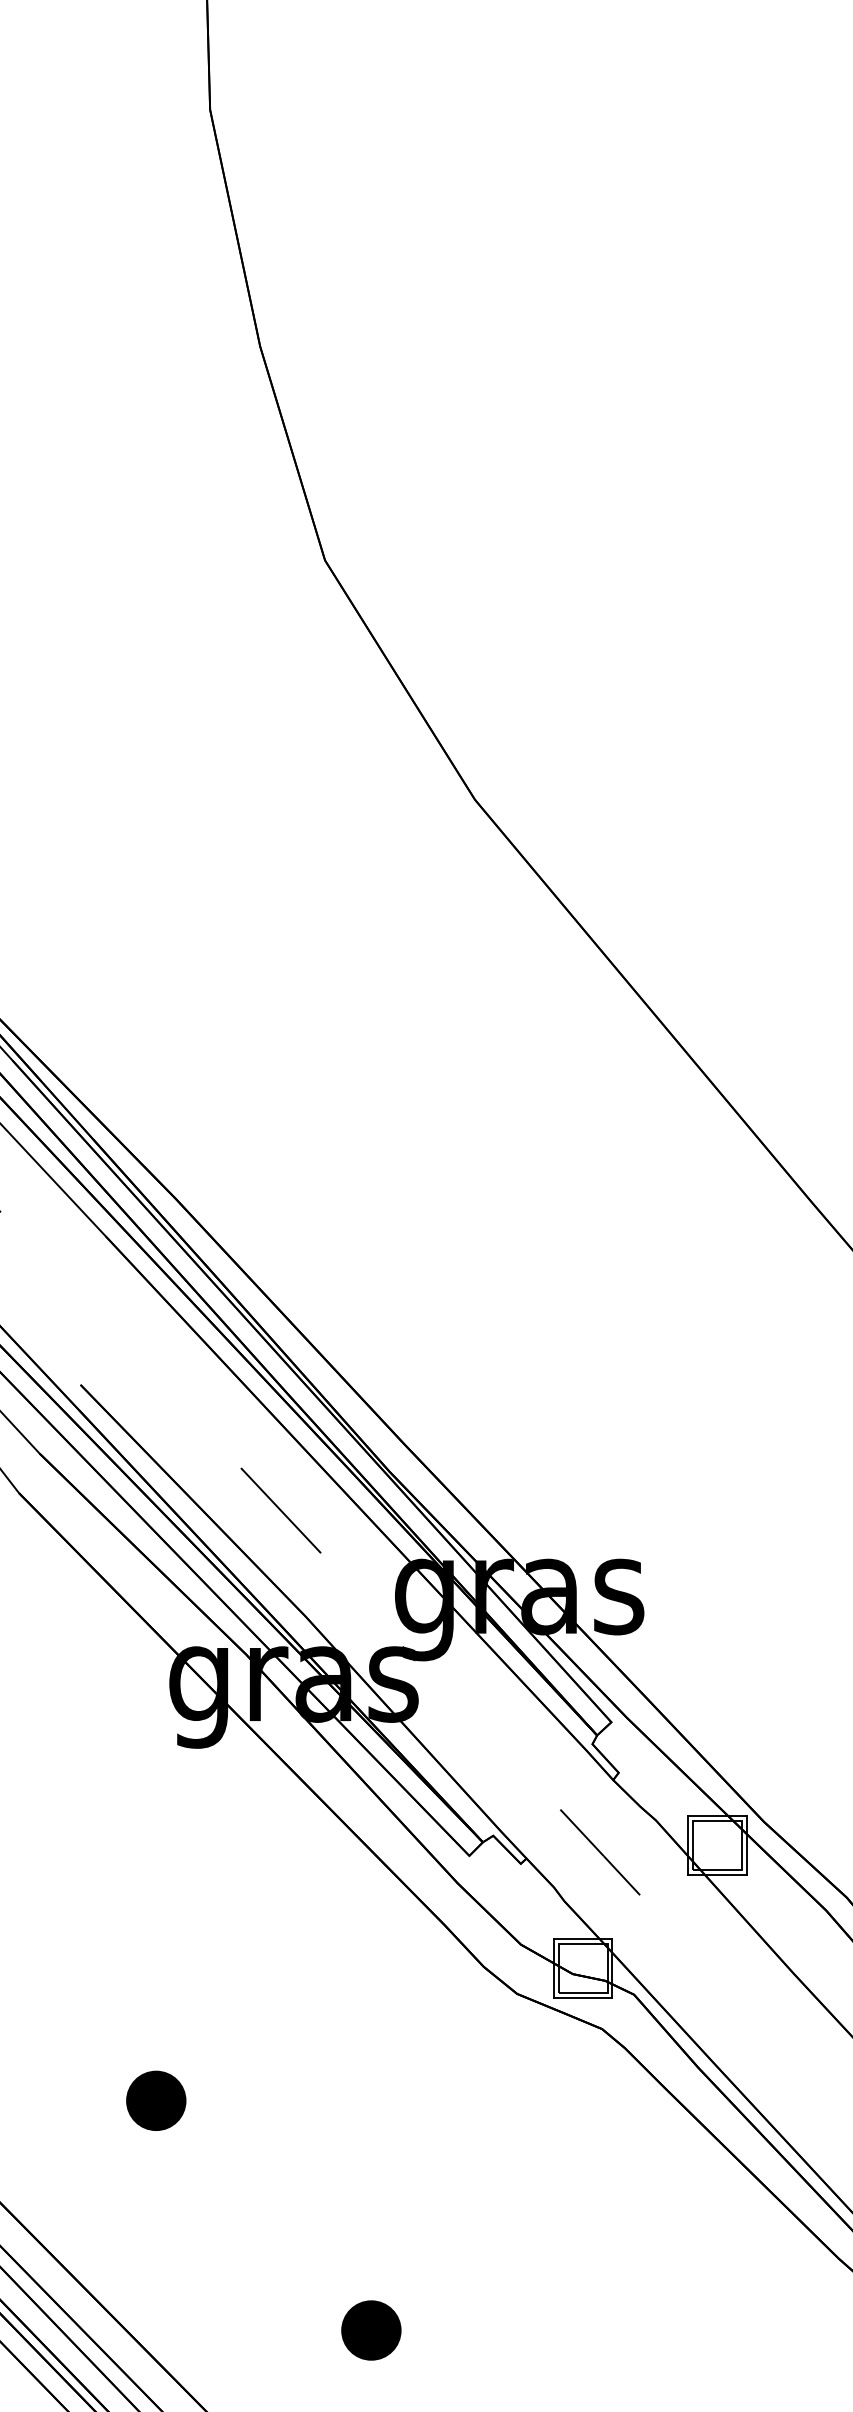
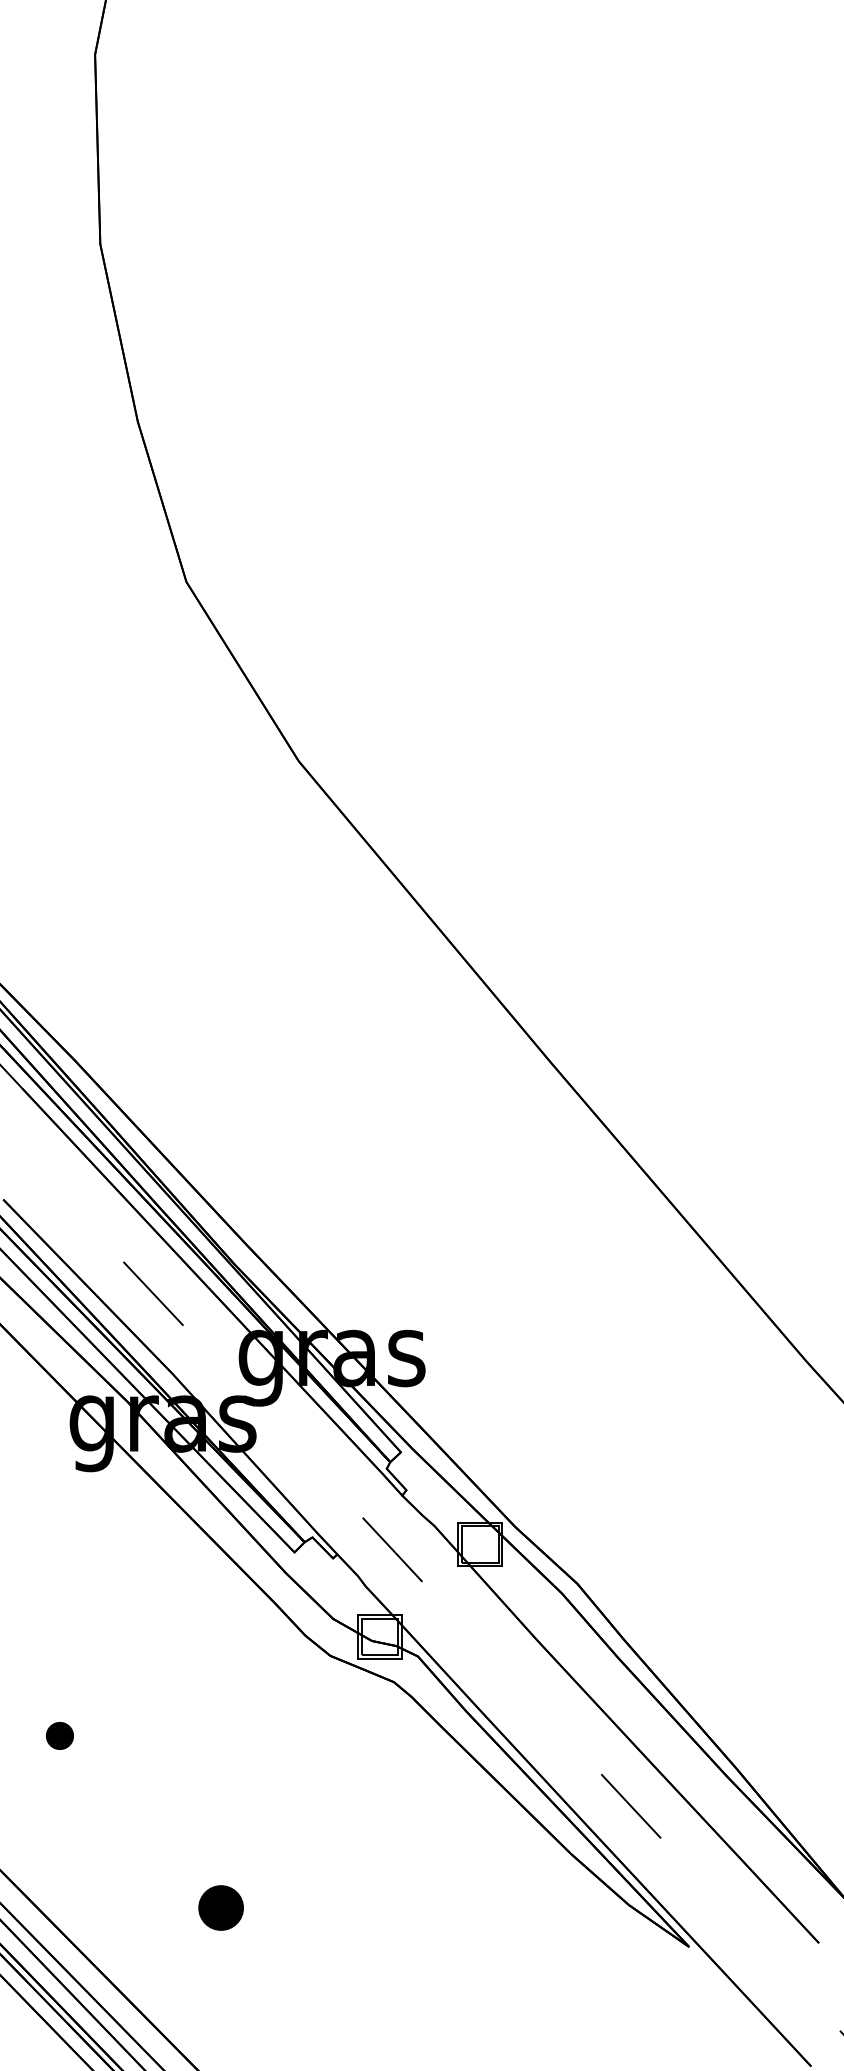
part: (155, 2100) -> (59, 1735), size x0.6

